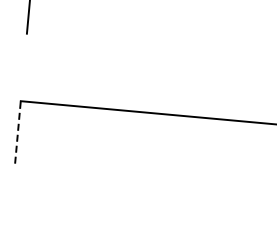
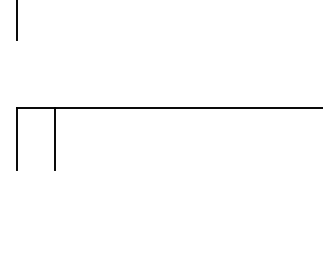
line: (18, 131) -> (17, 138), dashed -> solid
line: (55, 135) -> (55, 138), added

